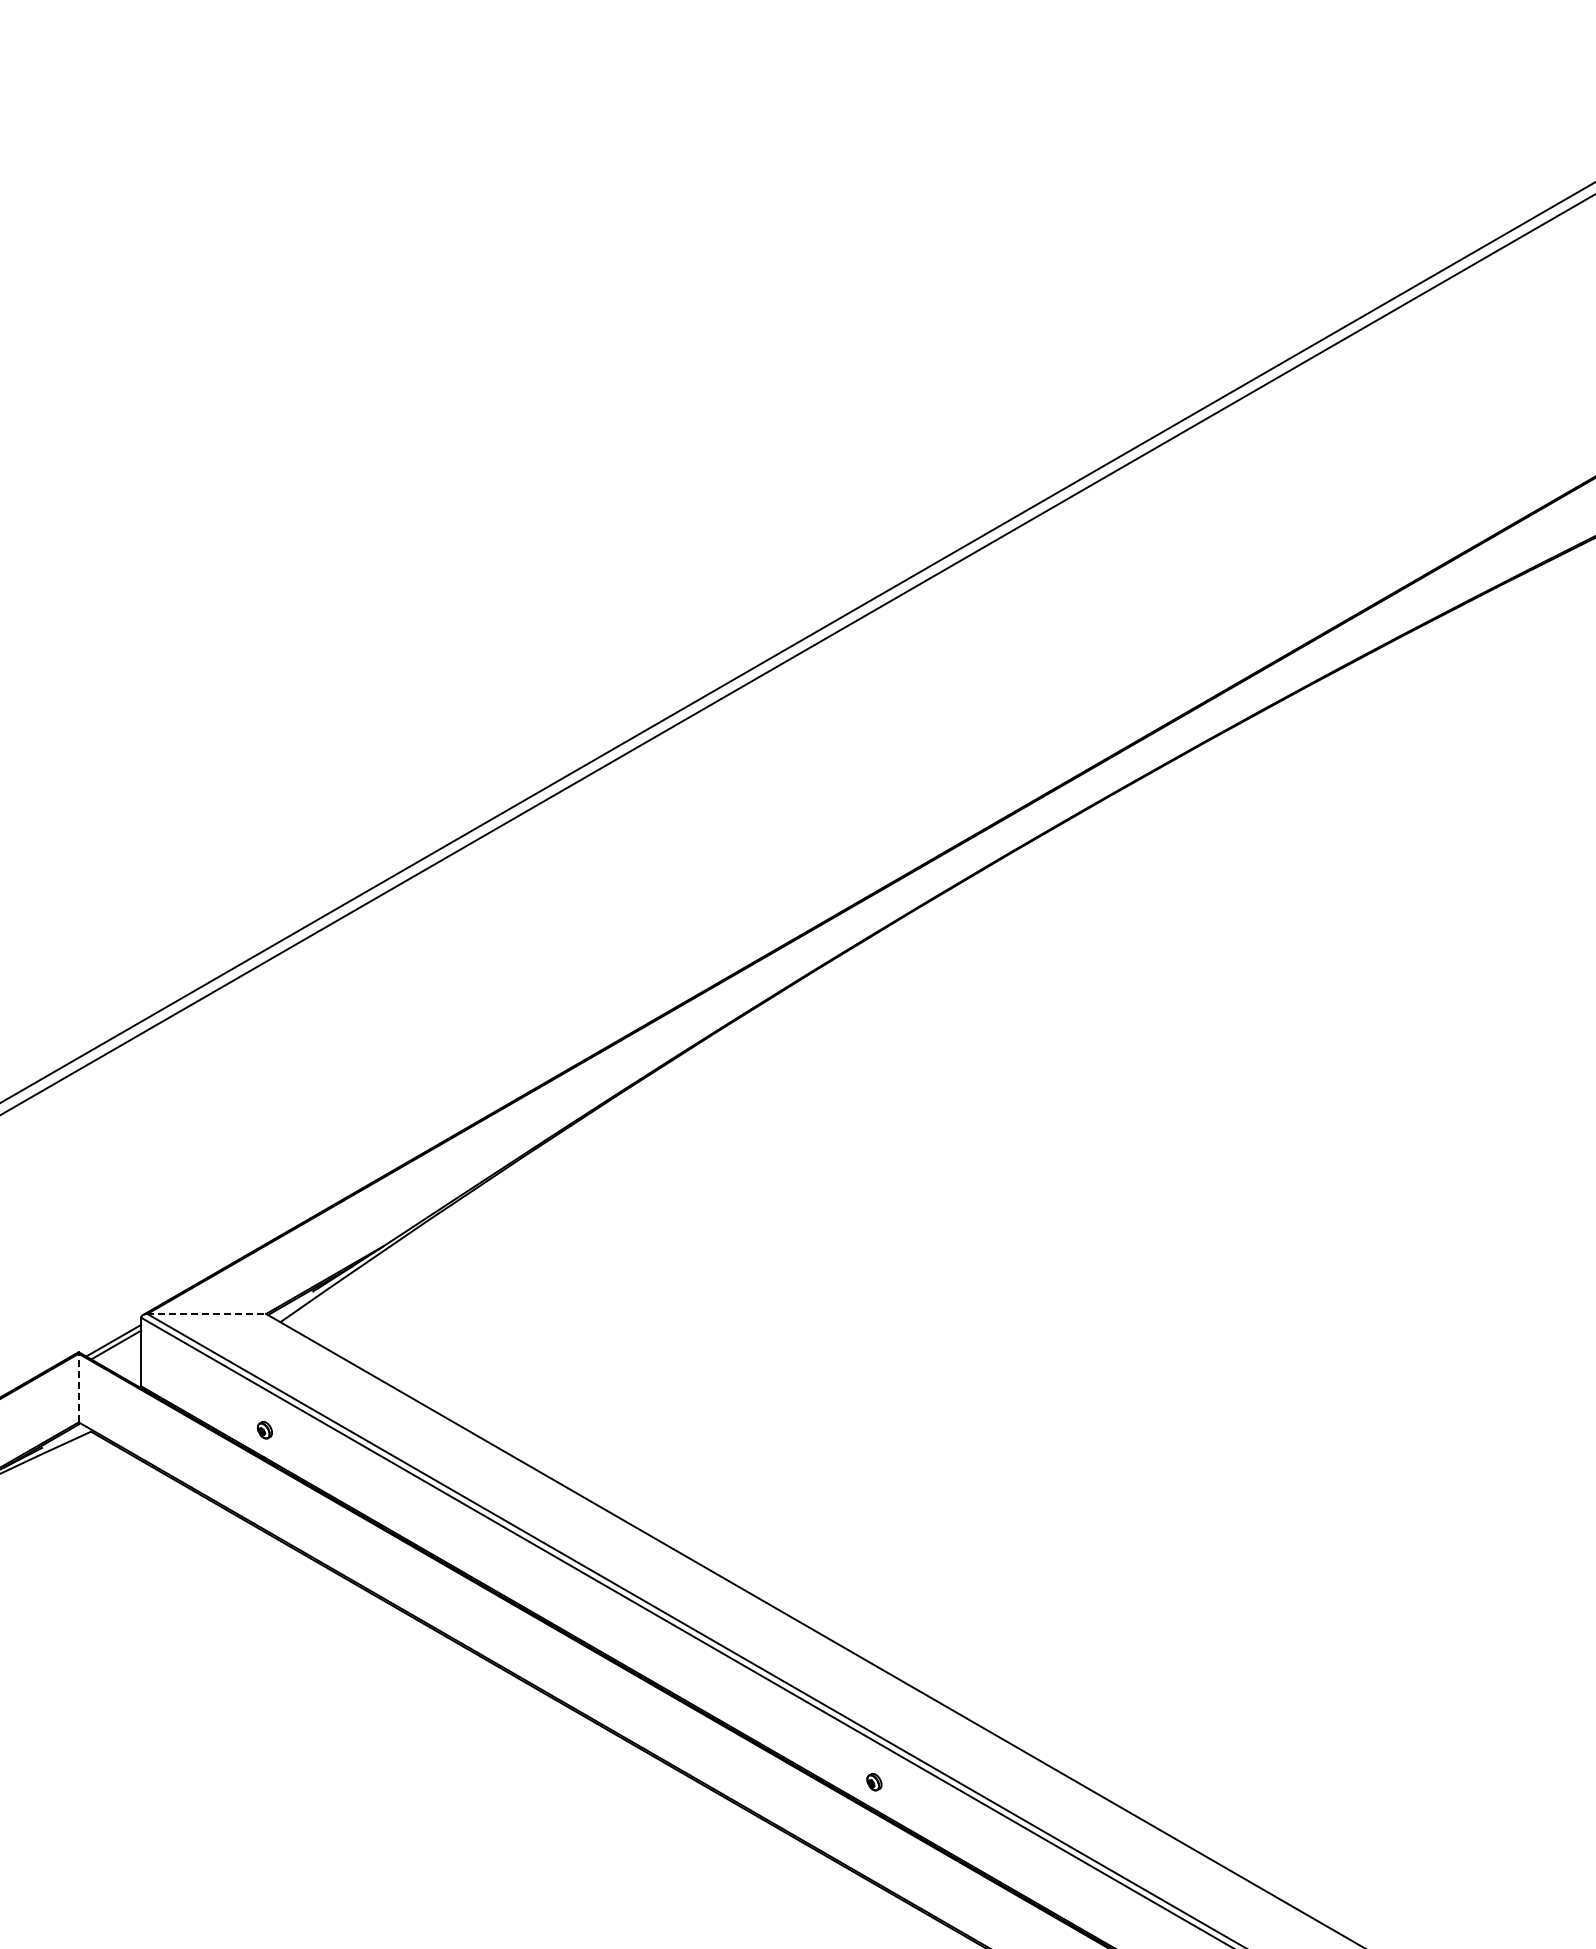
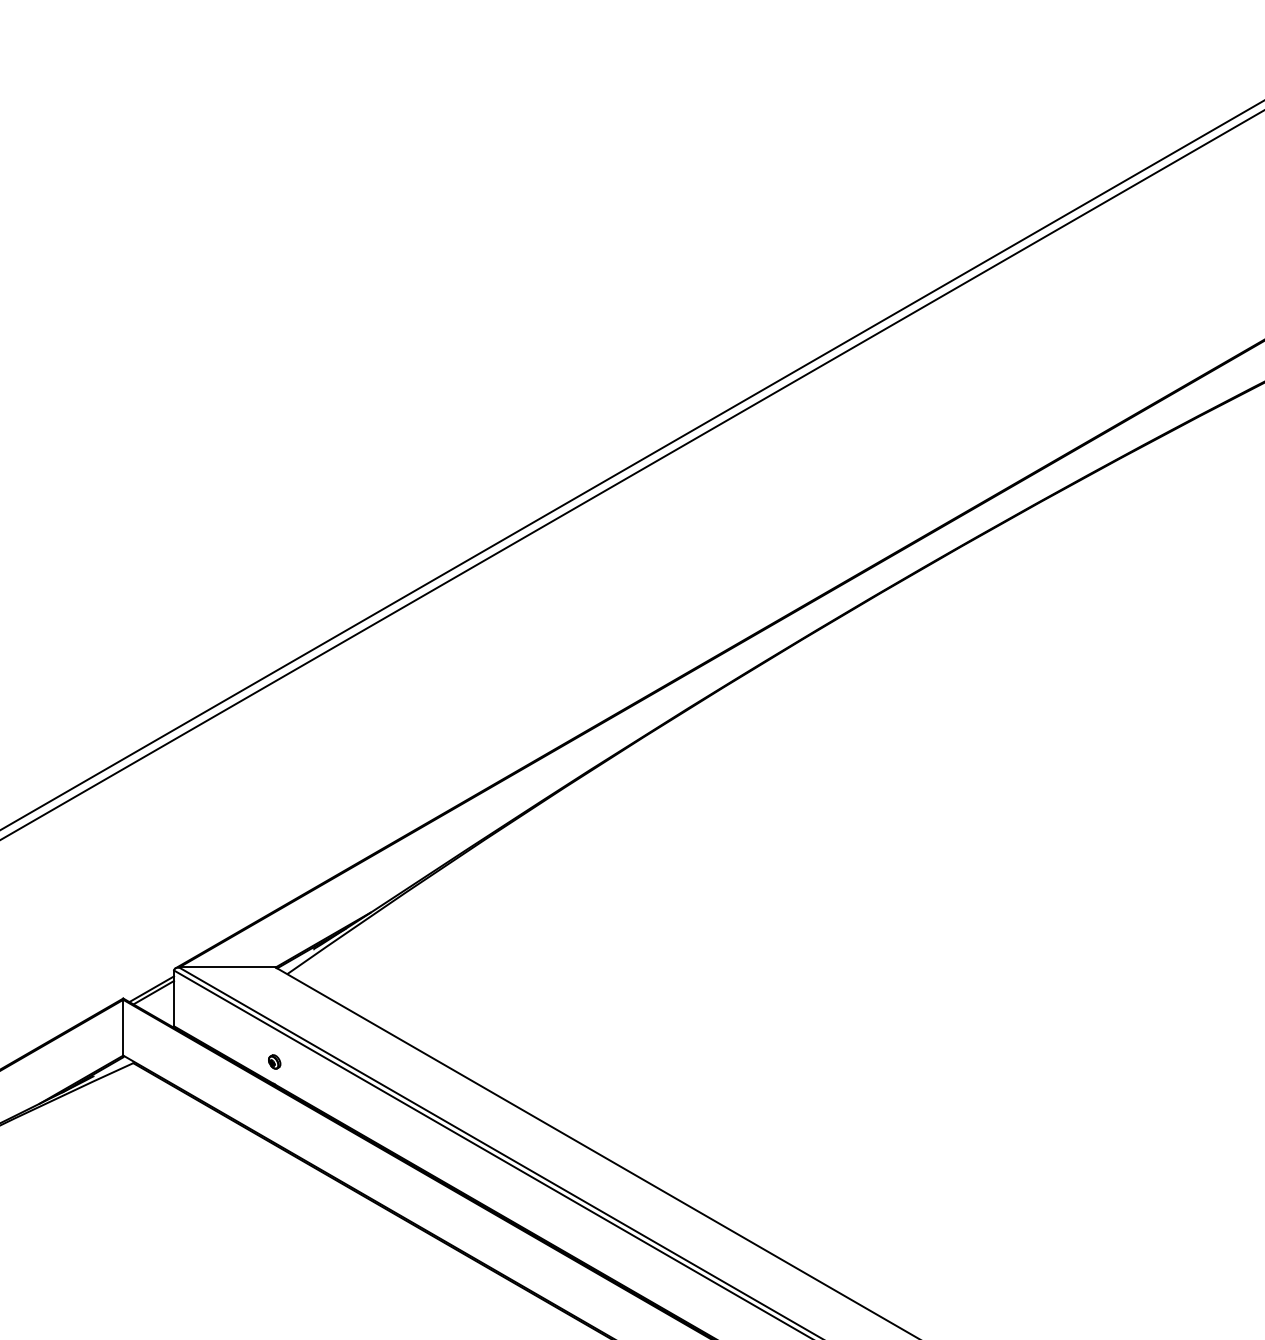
line: (207, 1313) -> (227, 967), dashed -> solid
line: (78, 1387) -> (123, 1027), dashed -> solid

